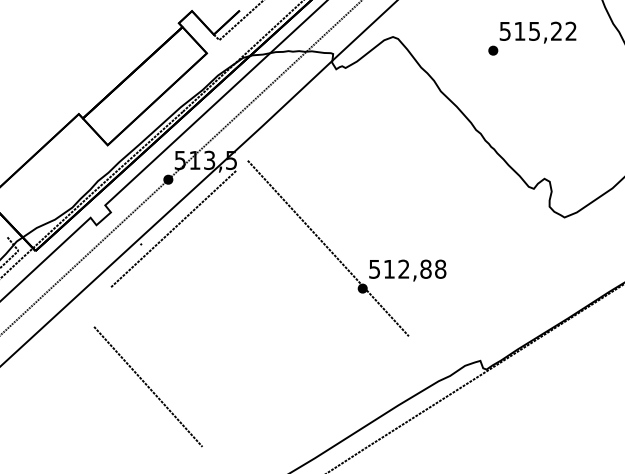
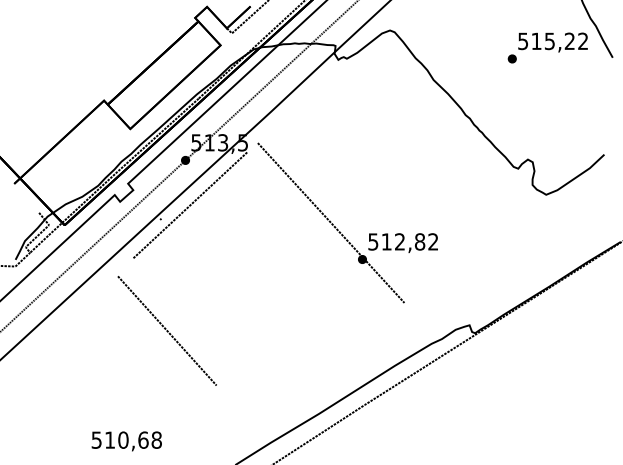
text: (531, 38) -> (547, 47), moved
text: (440, 268) -> (433, 241), 512,88 -> 512,82
line: (147, 386) -> (166, 330), moved

